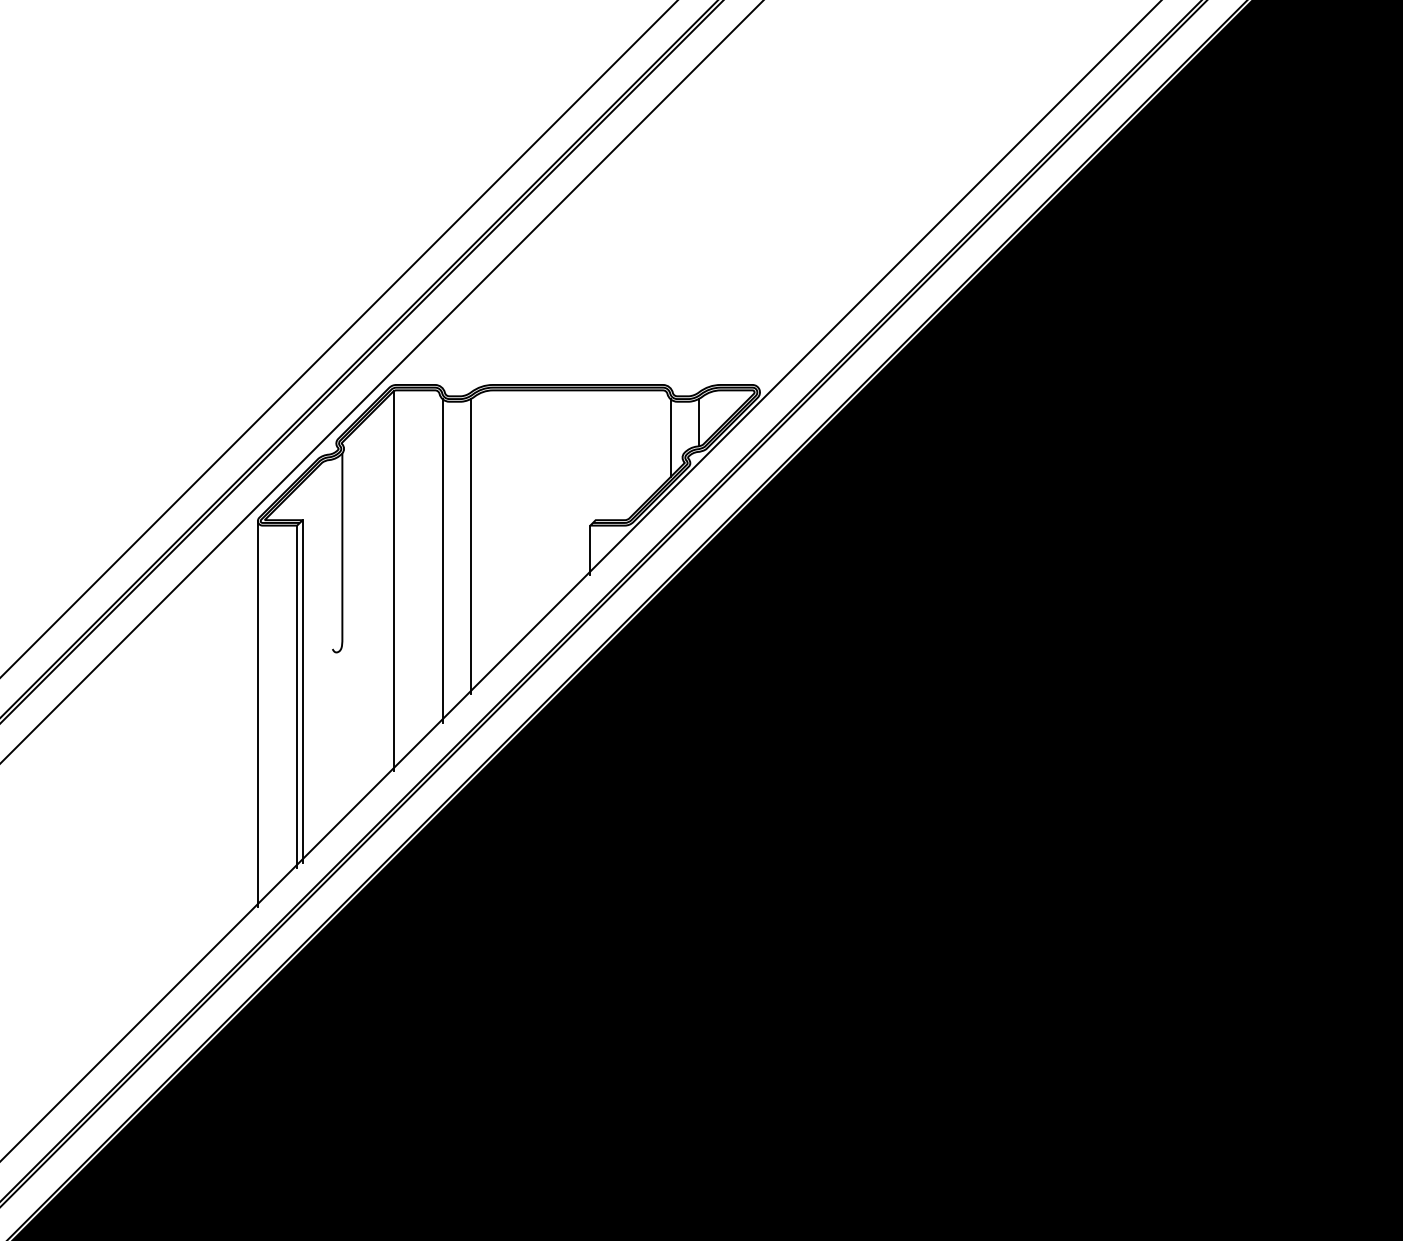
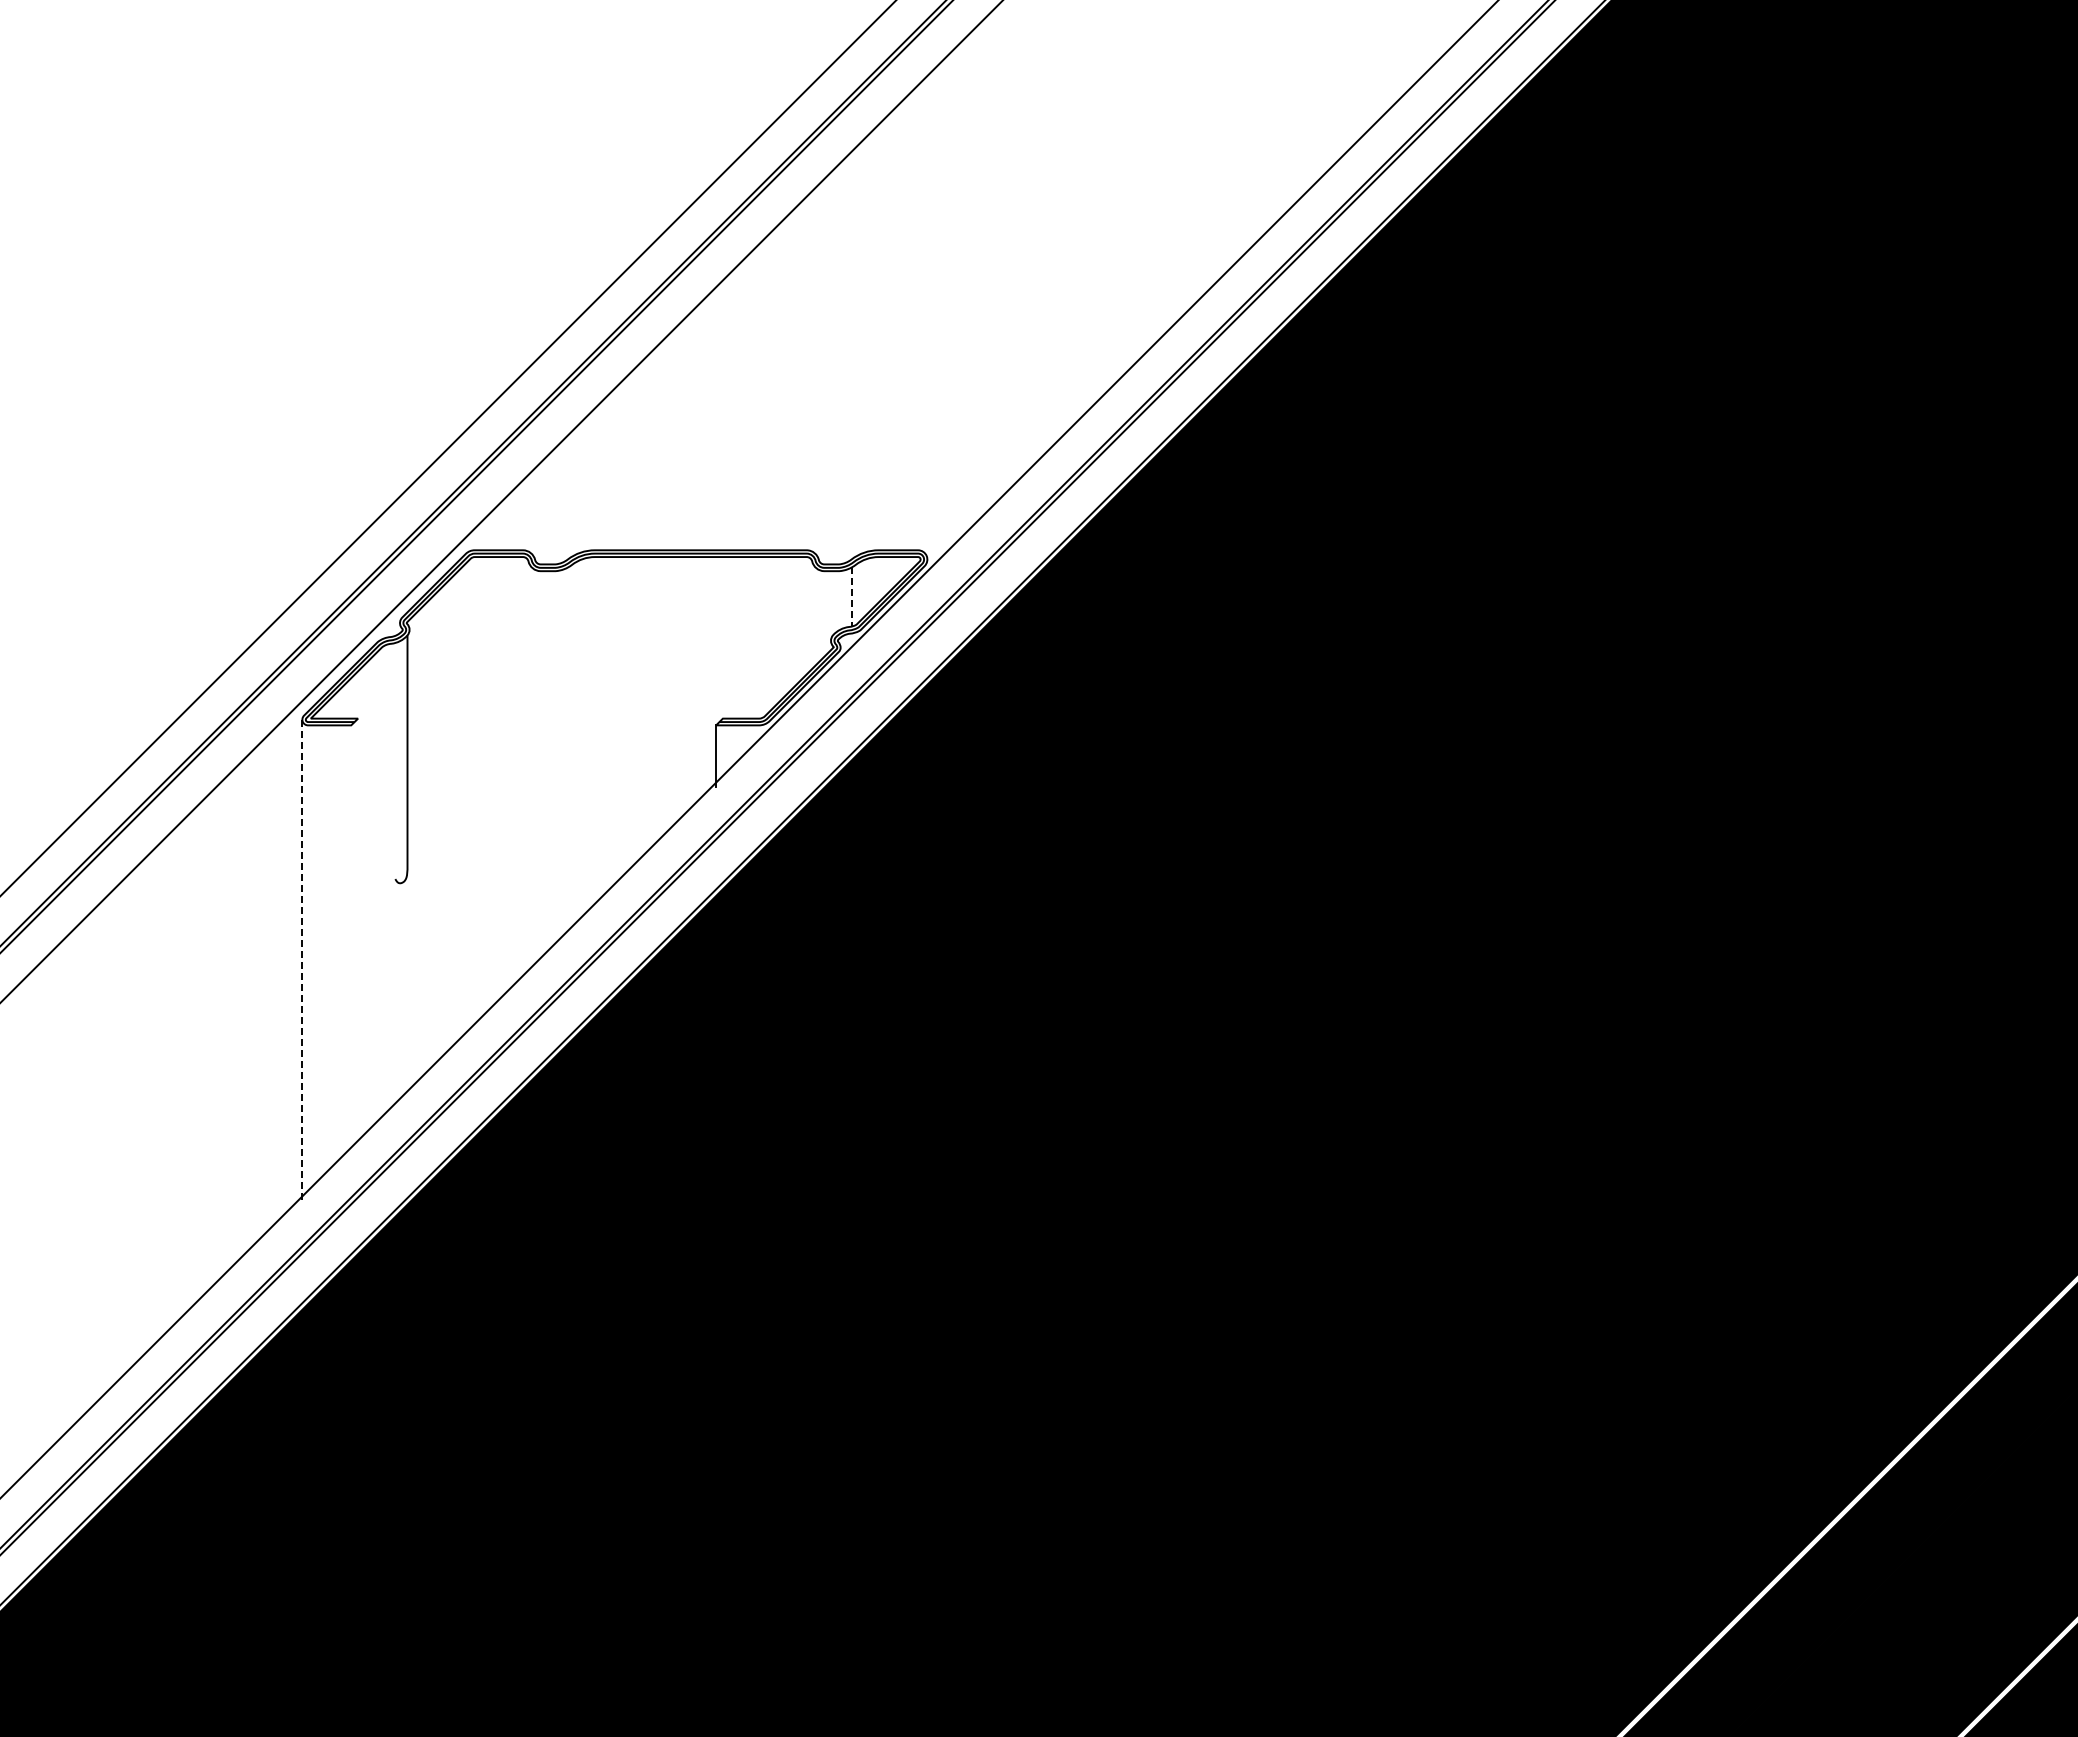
line: (699, 422) -> (851, 596), solid -> dashed
line: (670, 438) -> (816, 616), removed
line: (471, 545) -> (568, 750), removed
line: (442, 561) -> (532, 769), removed
line: (394, 580) -> (472, 793), removed
line: (303, 691) -> (358, 931), removed
line: (297, 696) -> (351, 938), removed
line: (258, 714) -> (302, 960), solid -> dashed

